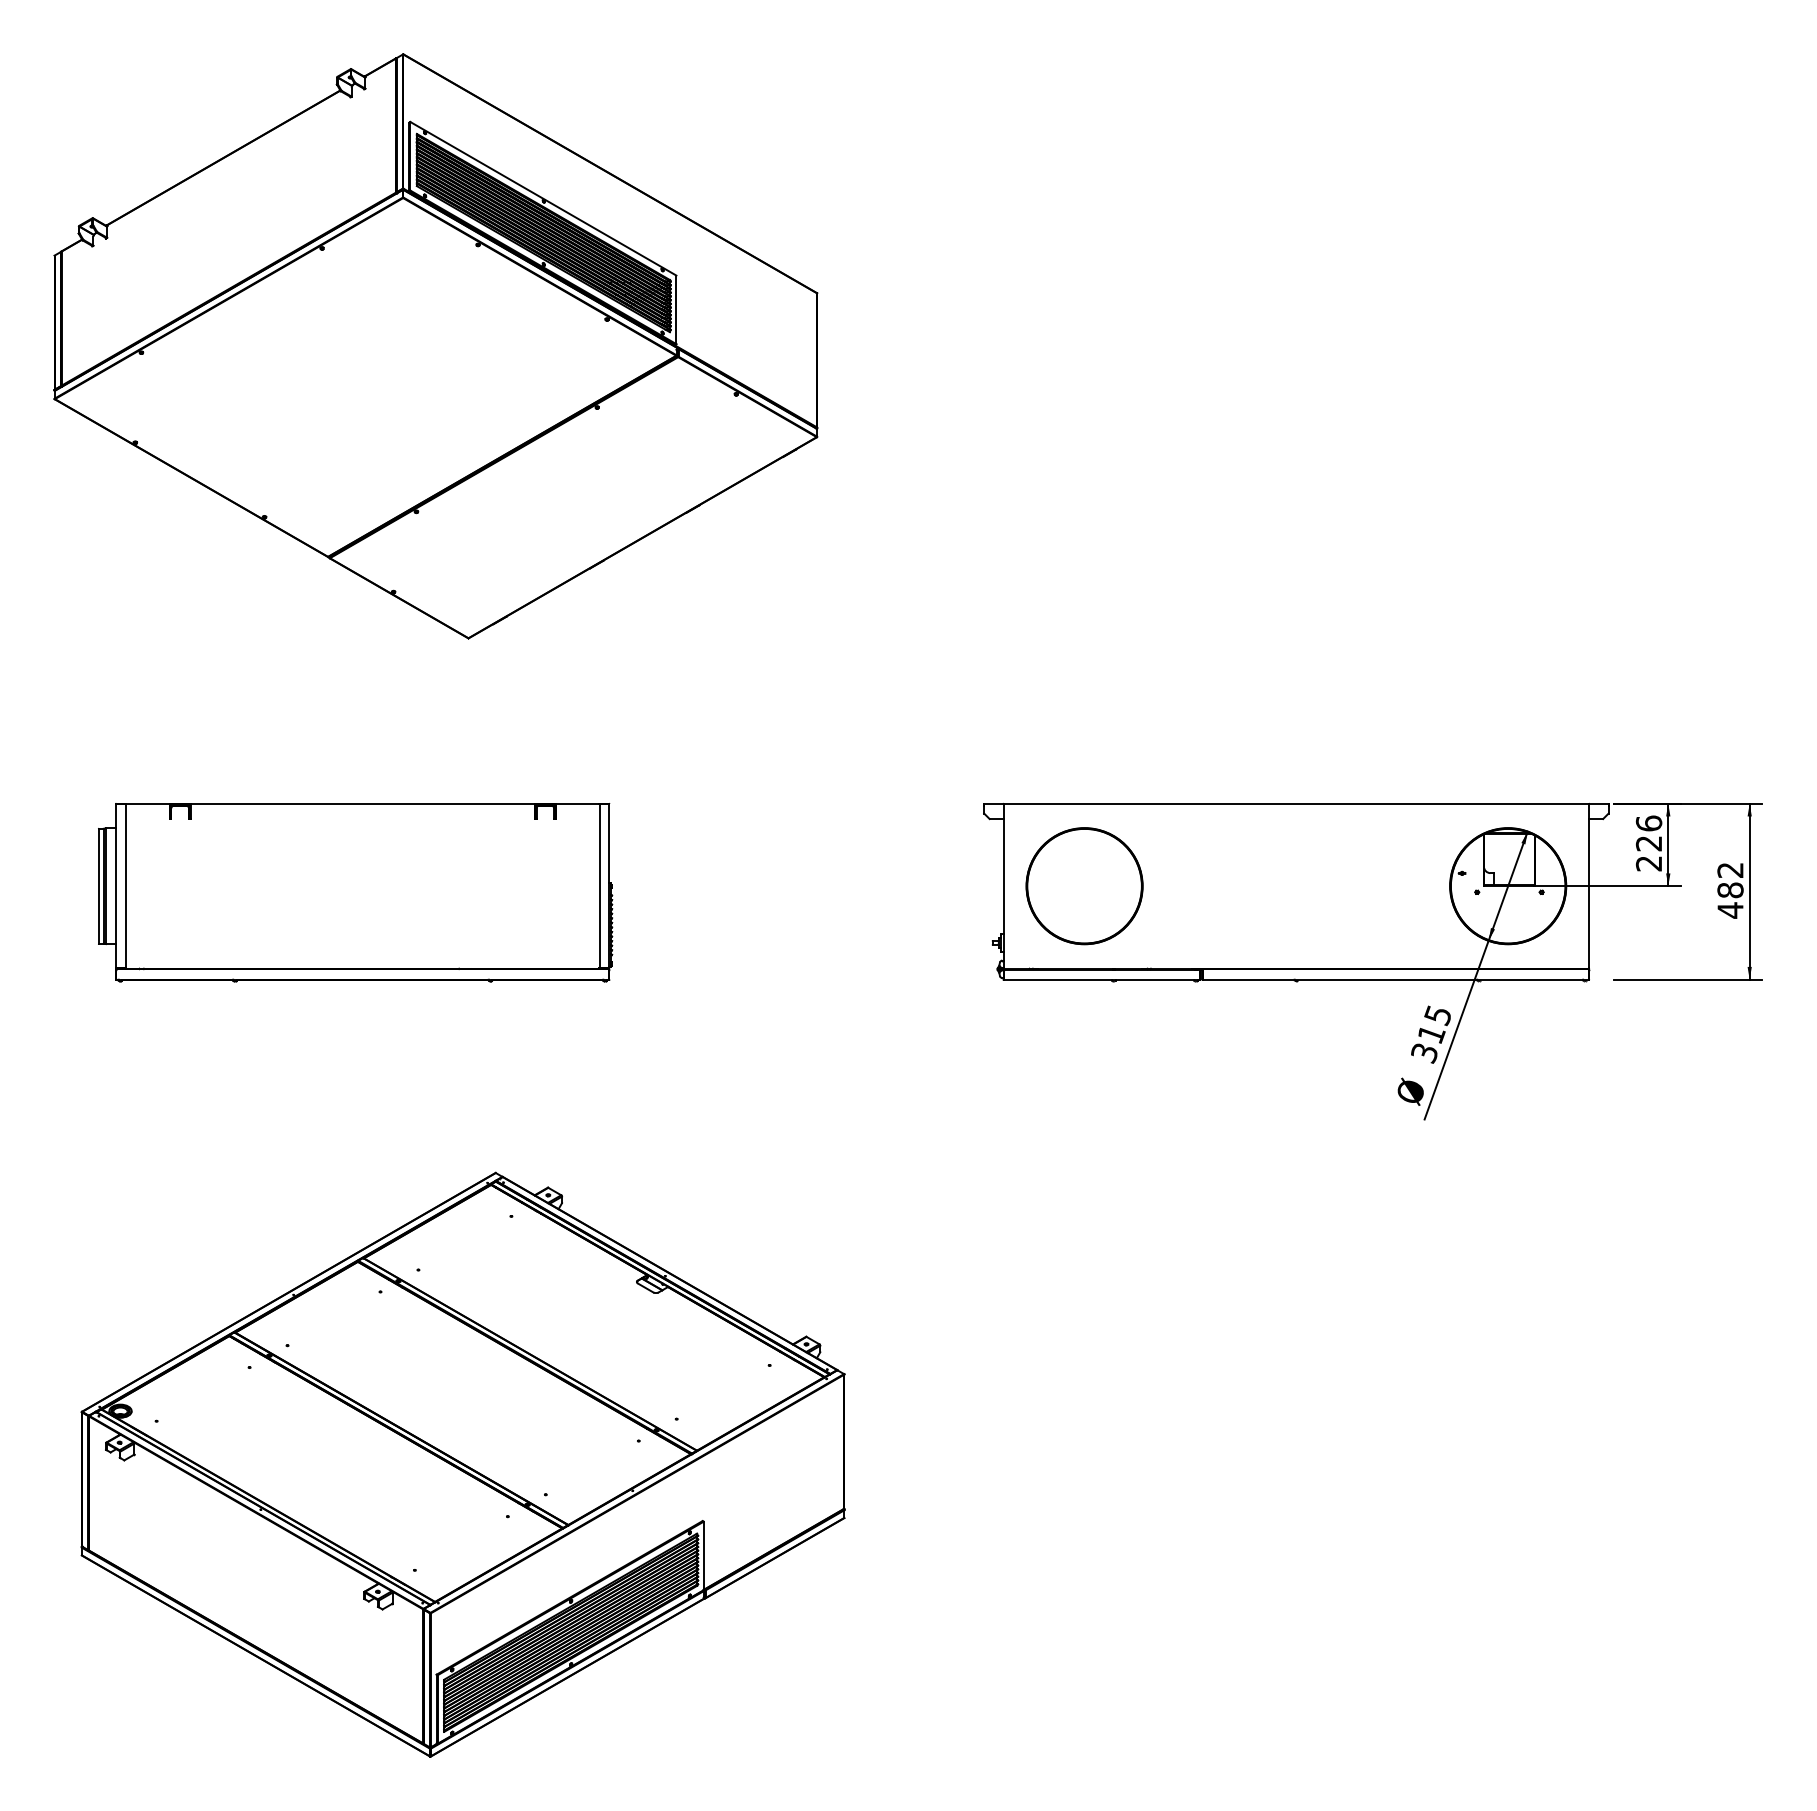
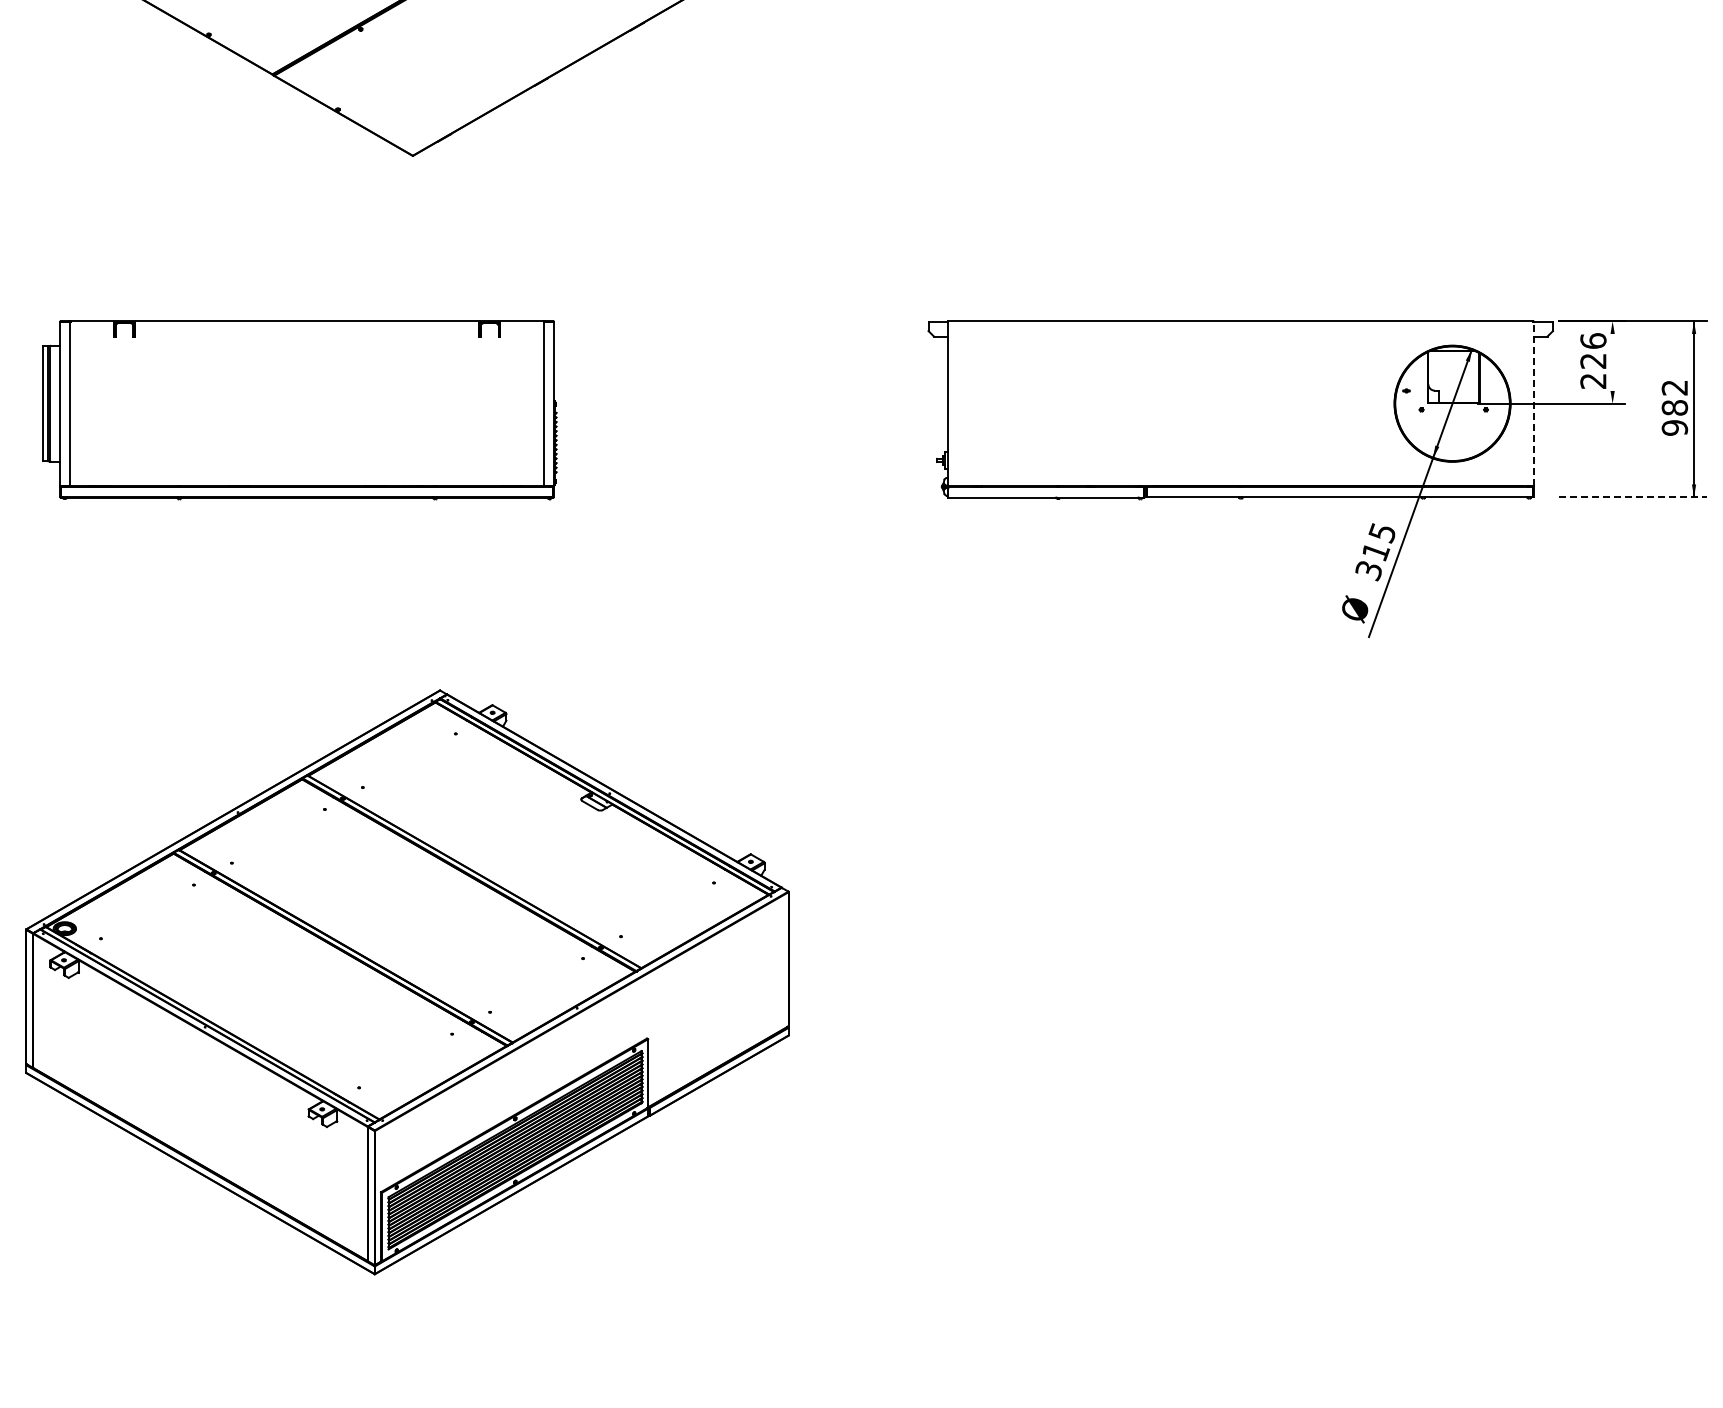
line: (1668, 844) -> (1612, 362), removed
line: (1589, 885) -> (1533, 403), solid -> dashed
circle: (1084, 886) -> (1028, 404), removed
text: (1730, 910) -> (1674, 428), 482 -> 982
line: (1688, 979) -> (1632, 497), solid -> dashed

